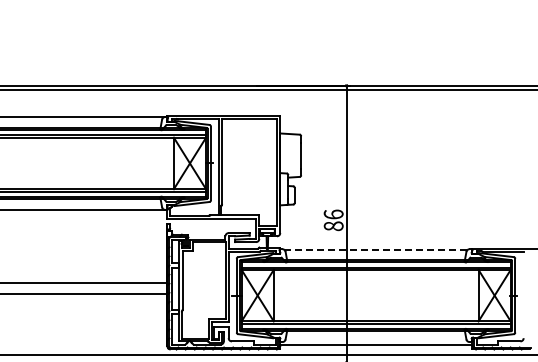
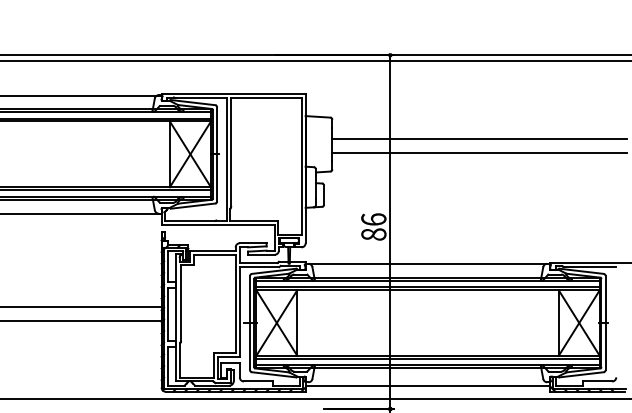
line: (416, 151) -> (479, 139), added
line: (416, 162) -> (479, 153), added
line: (376, 249) -> (428, 264), dashed -> solid

